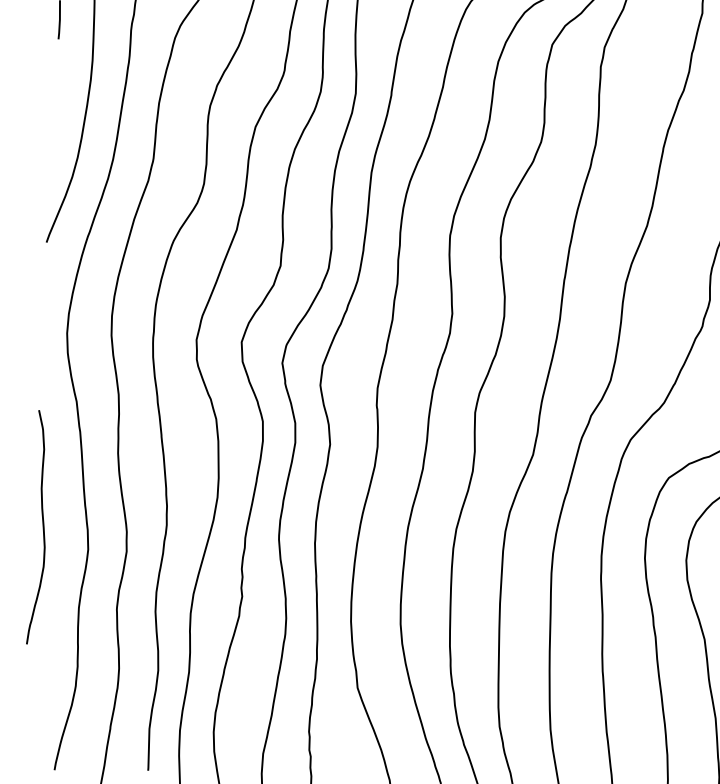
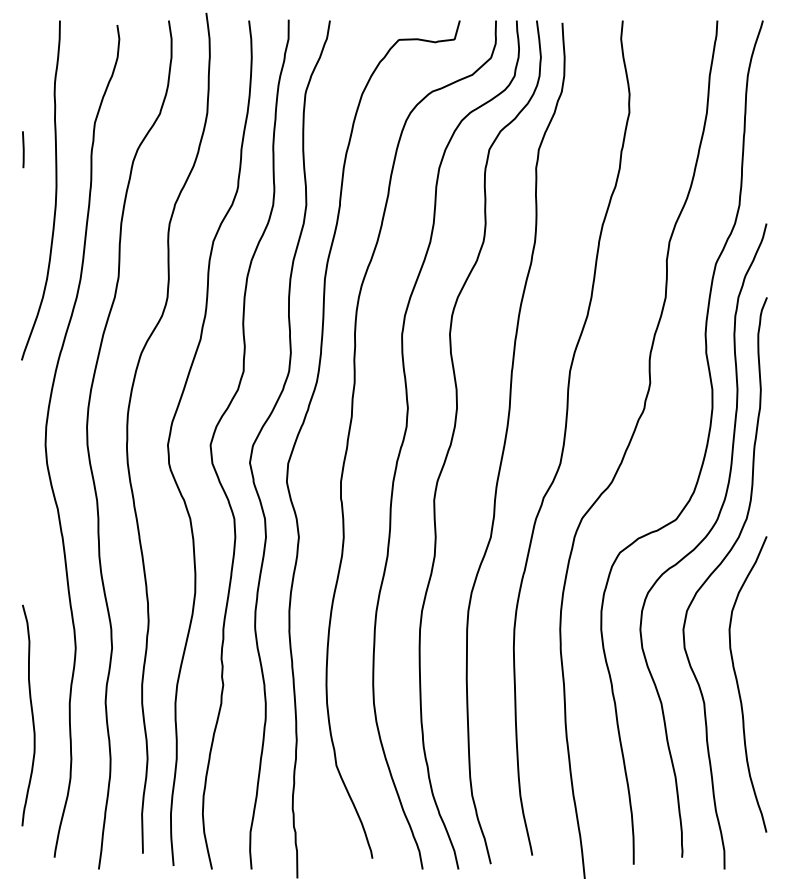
curve: (42, 527) -> (31, 715), moved

